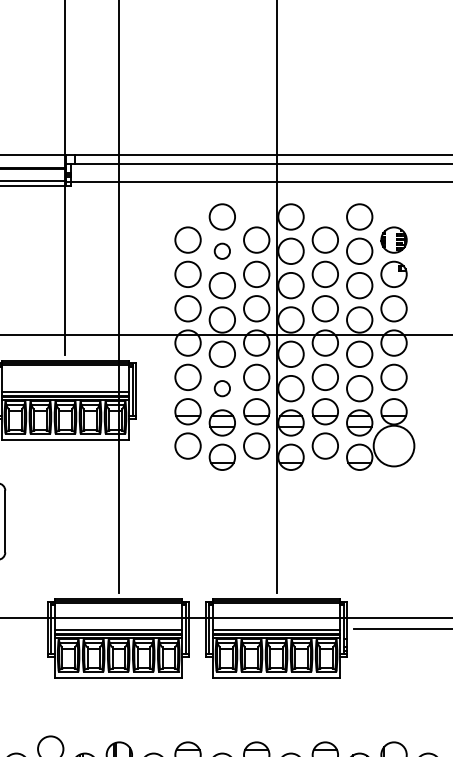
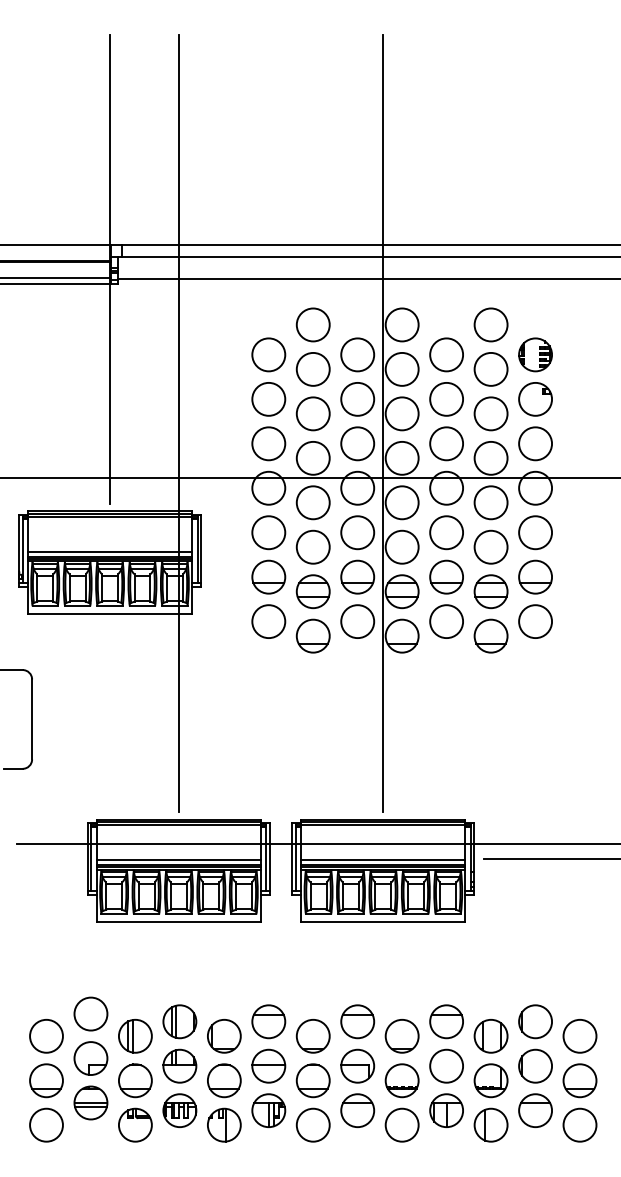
circle: (221, 250) -> (312, 368), size x1.67
circle: (221, 388) -> (312, 546), size x1.67
circle: (394, 445) -> (535, 621), size x0.62

